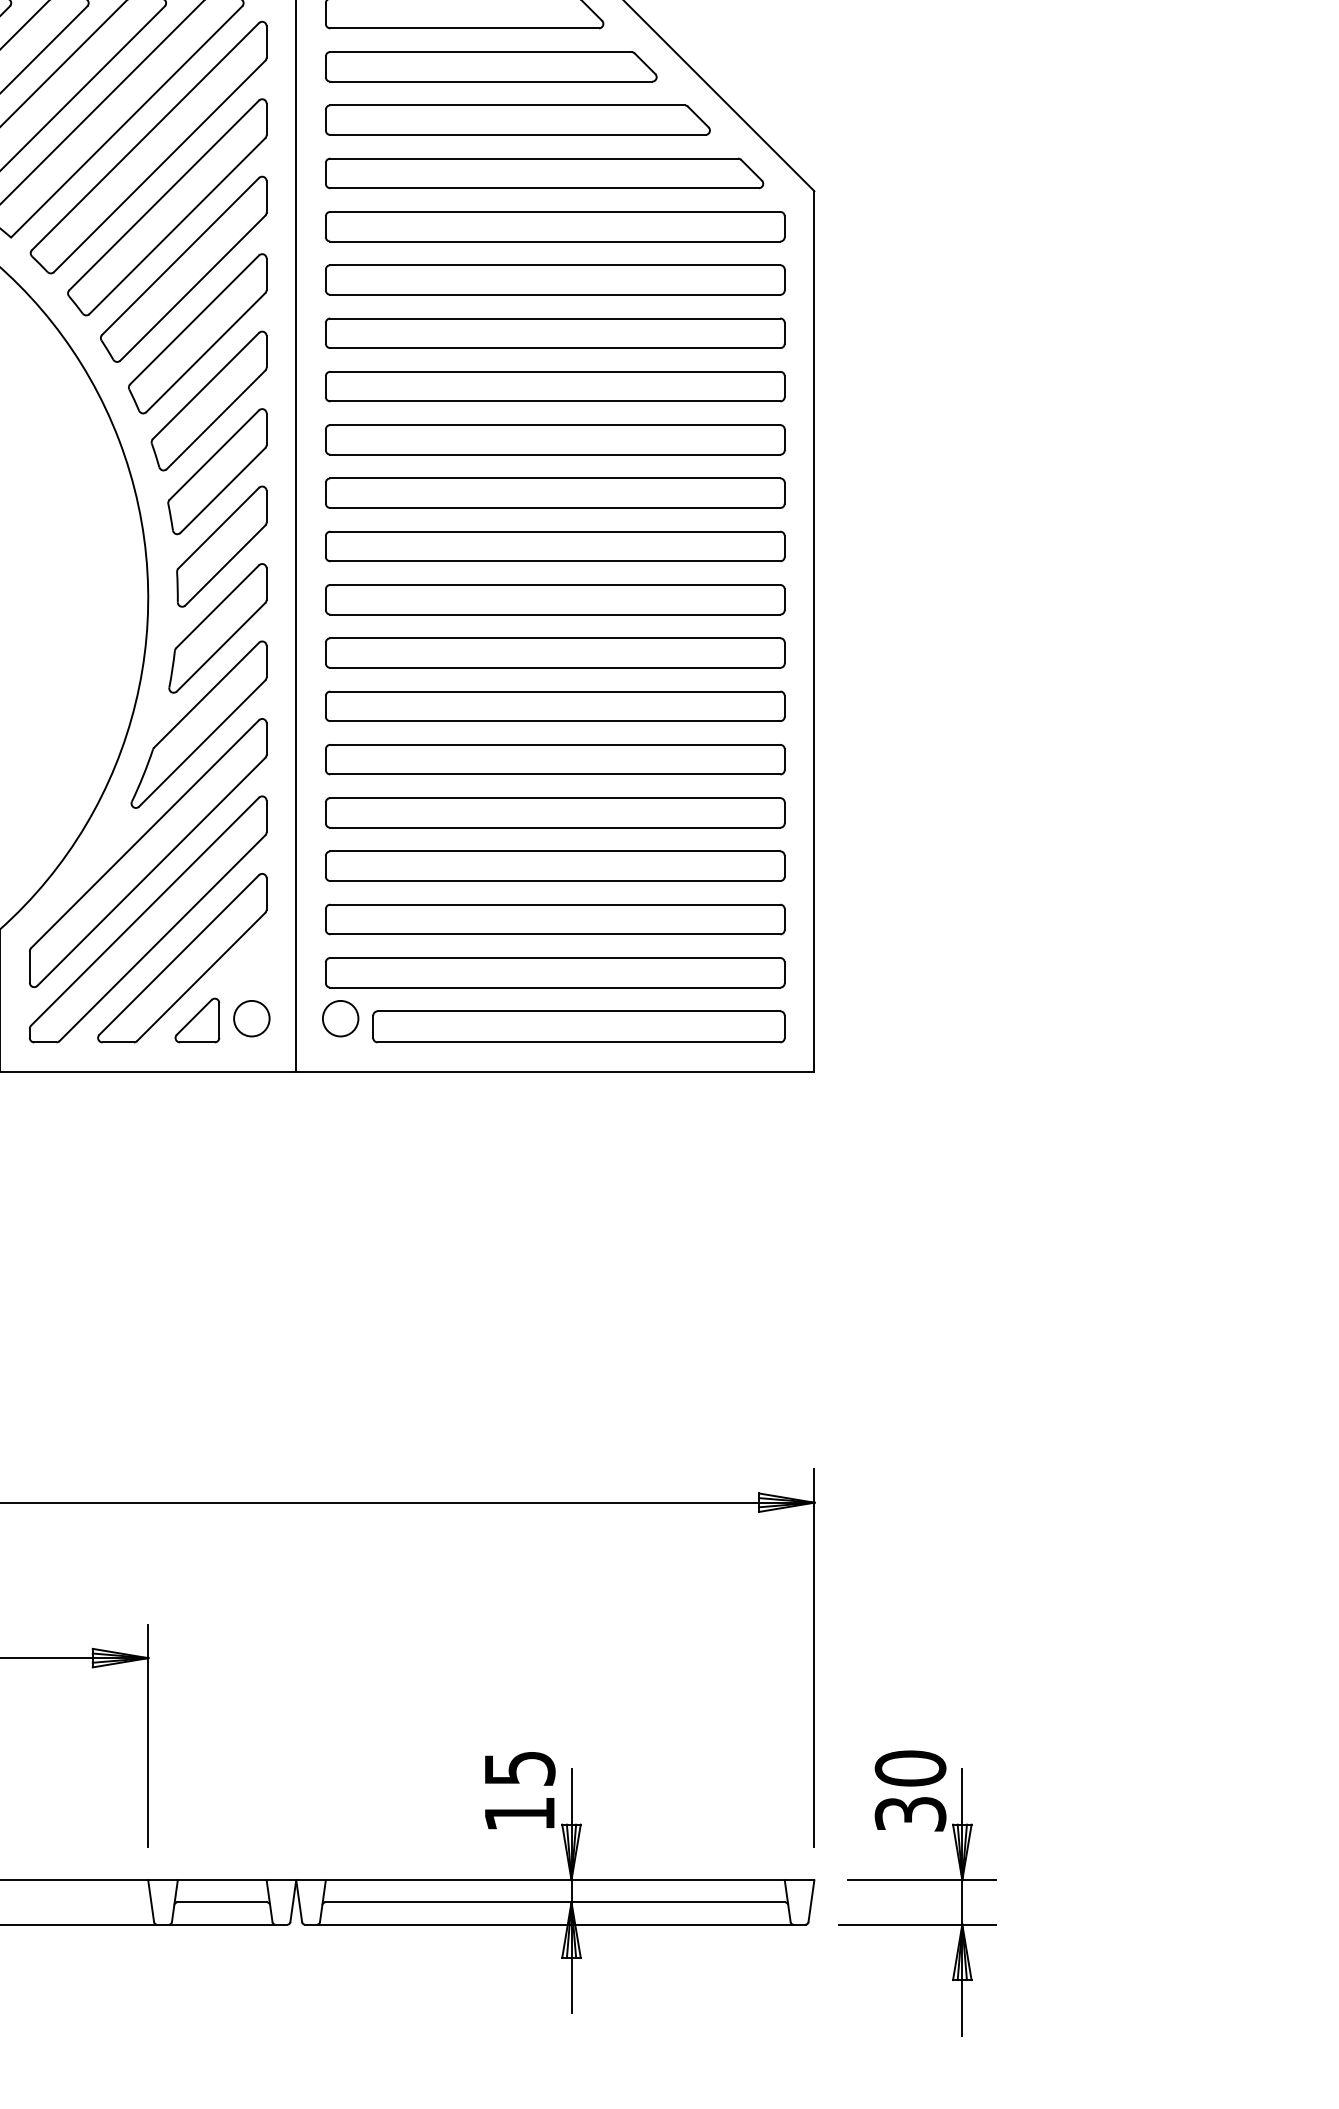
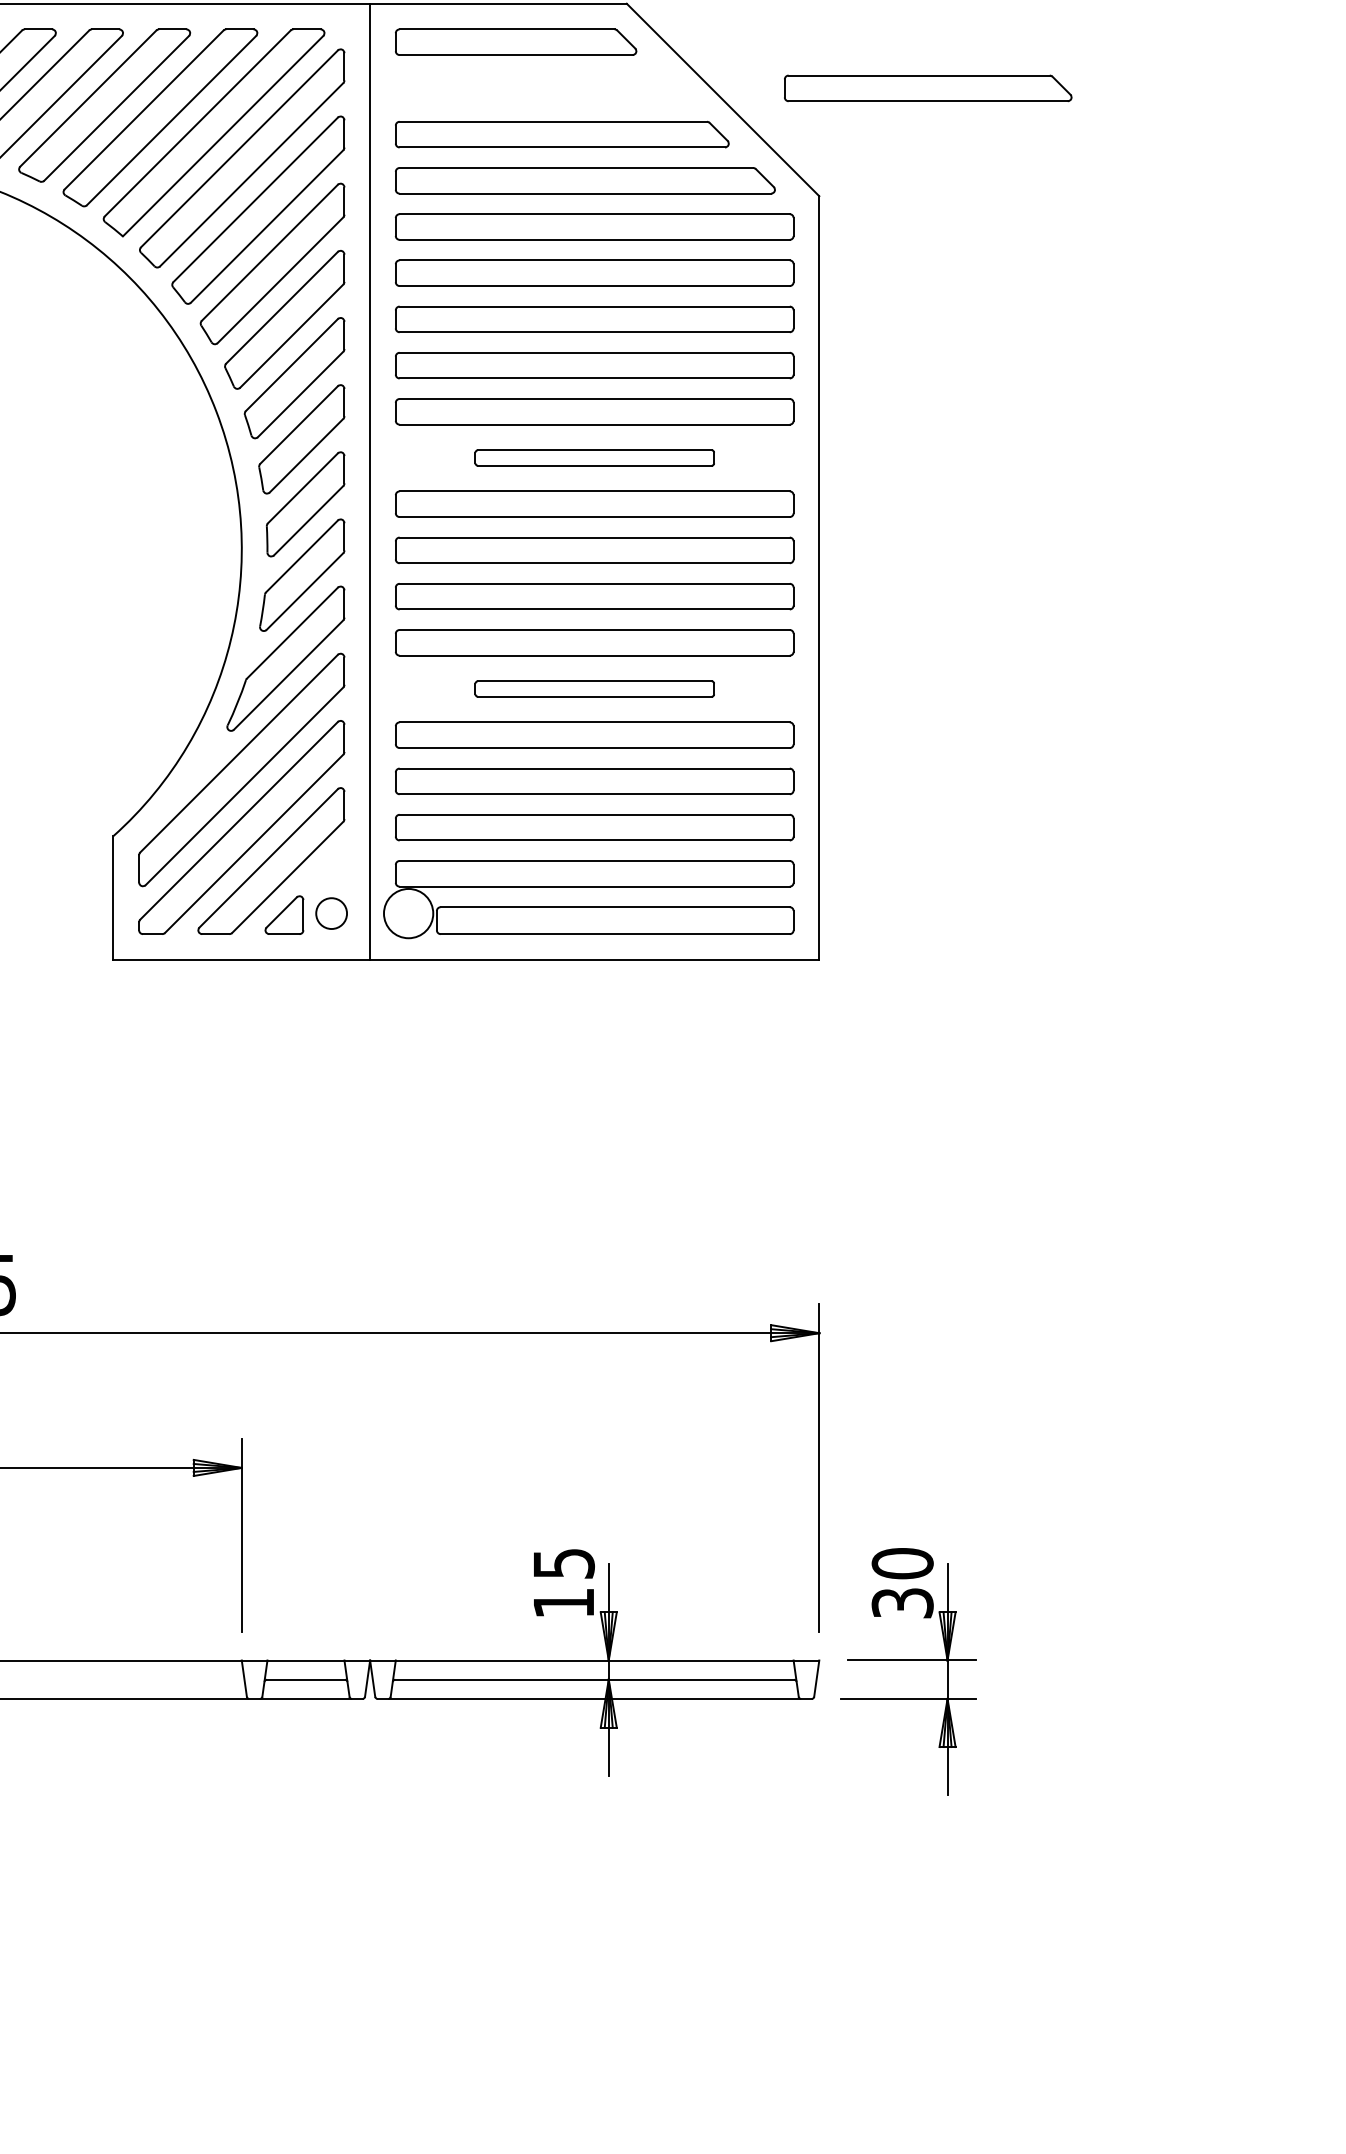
part: (491, 66) -> (928, 88), moved
part: (555, 492) -> (594, 457), size x0.6
part: (555, 759) -> (594, 688), size x0.6
circle: (340, 1018) -> (408, 913), size x1.6

